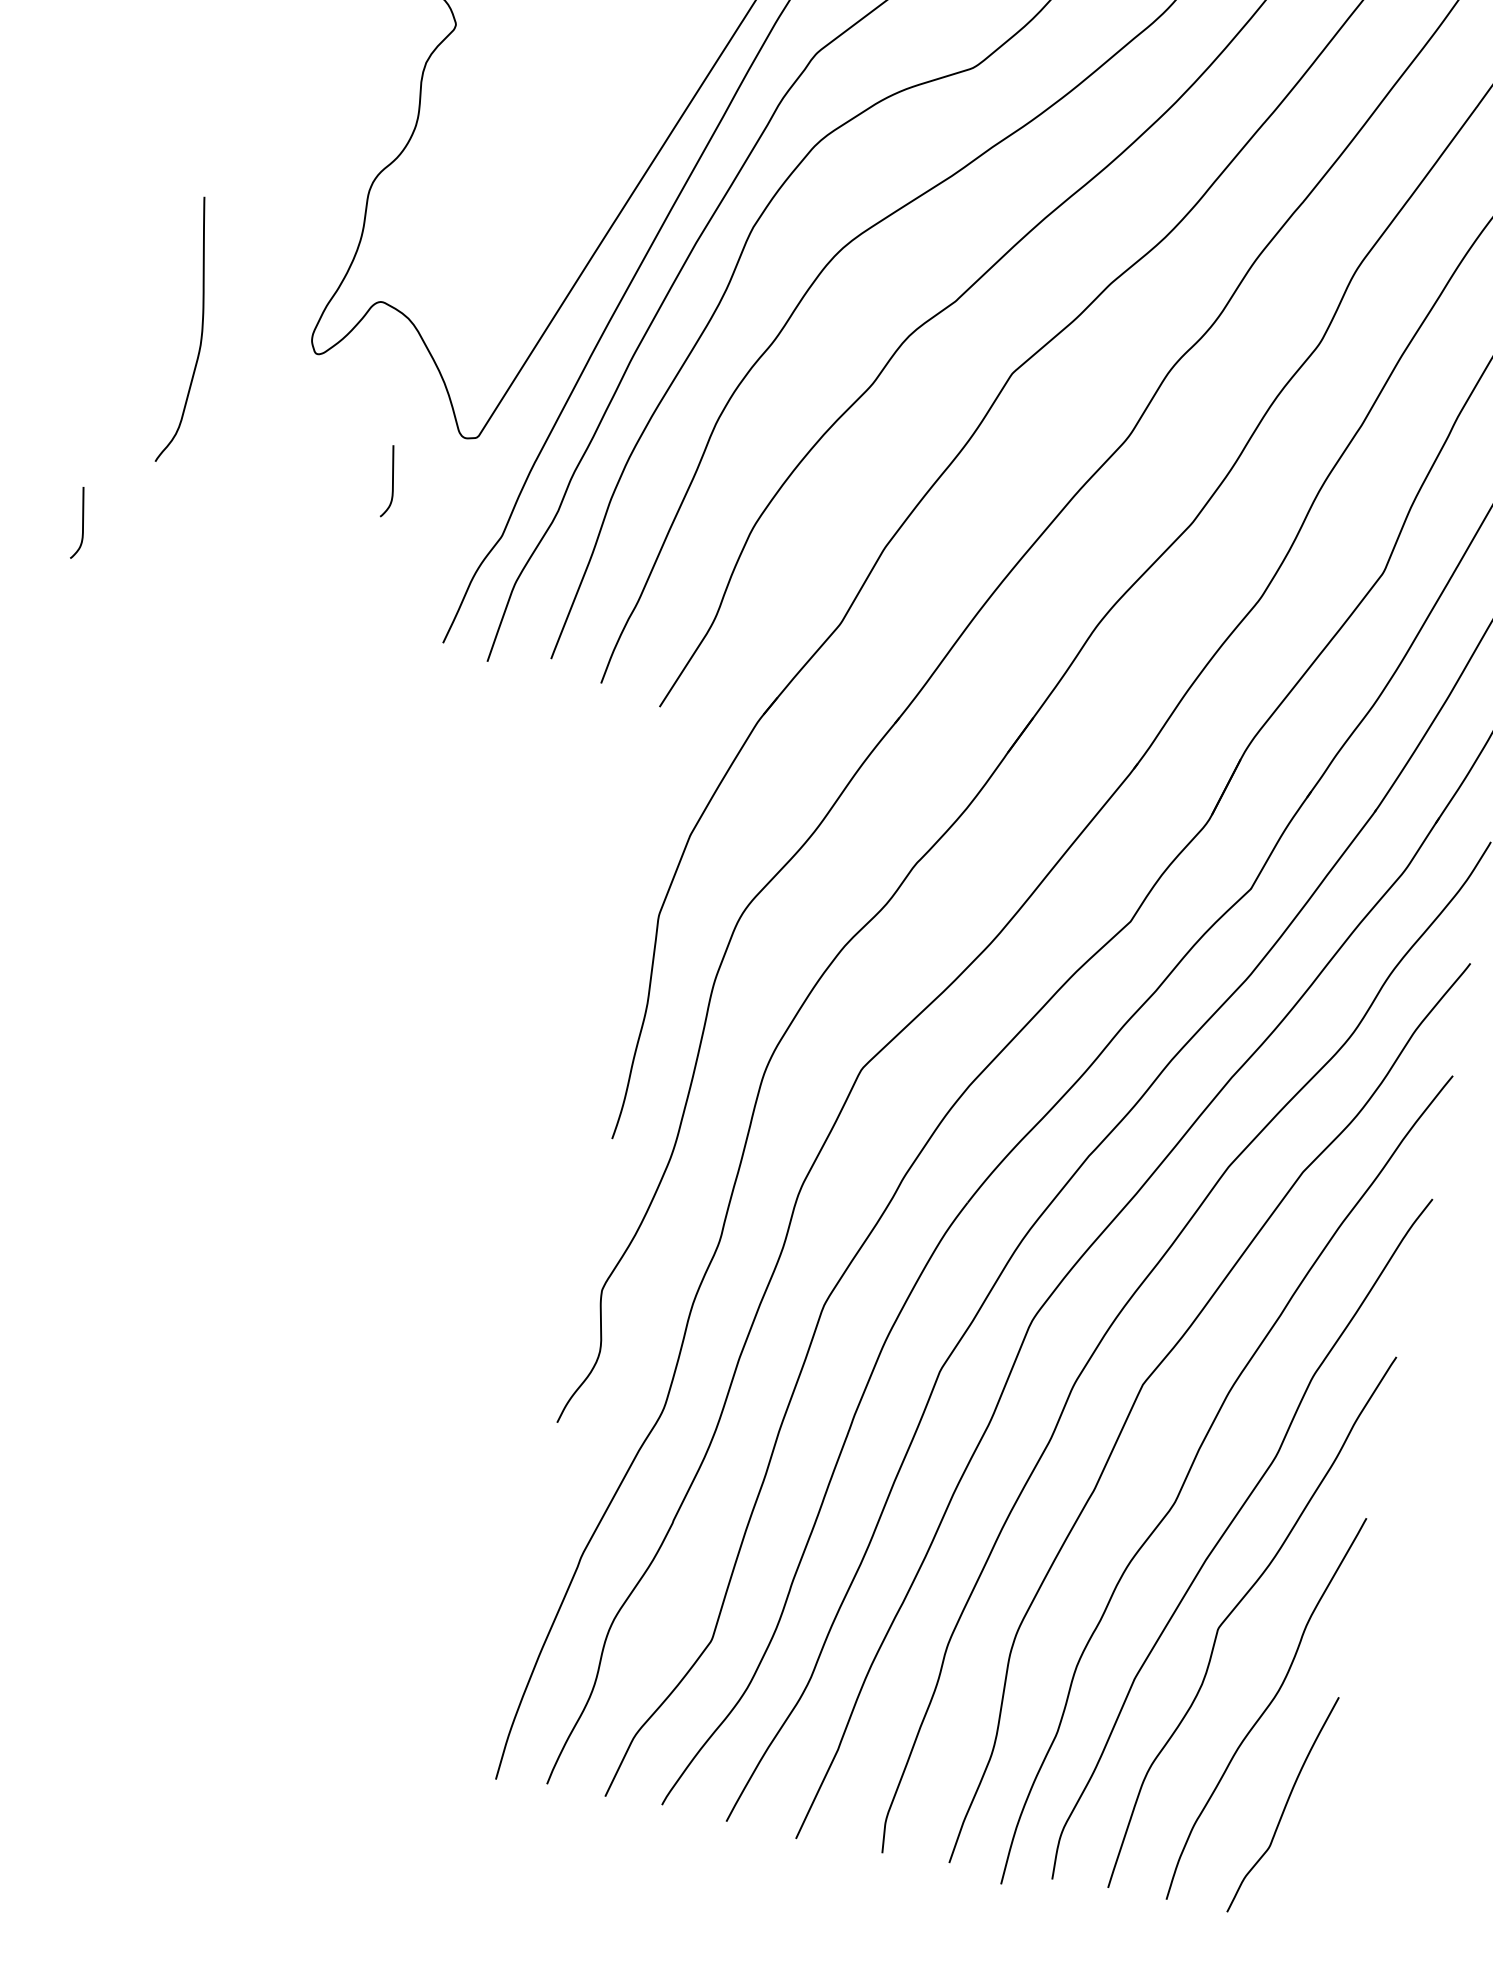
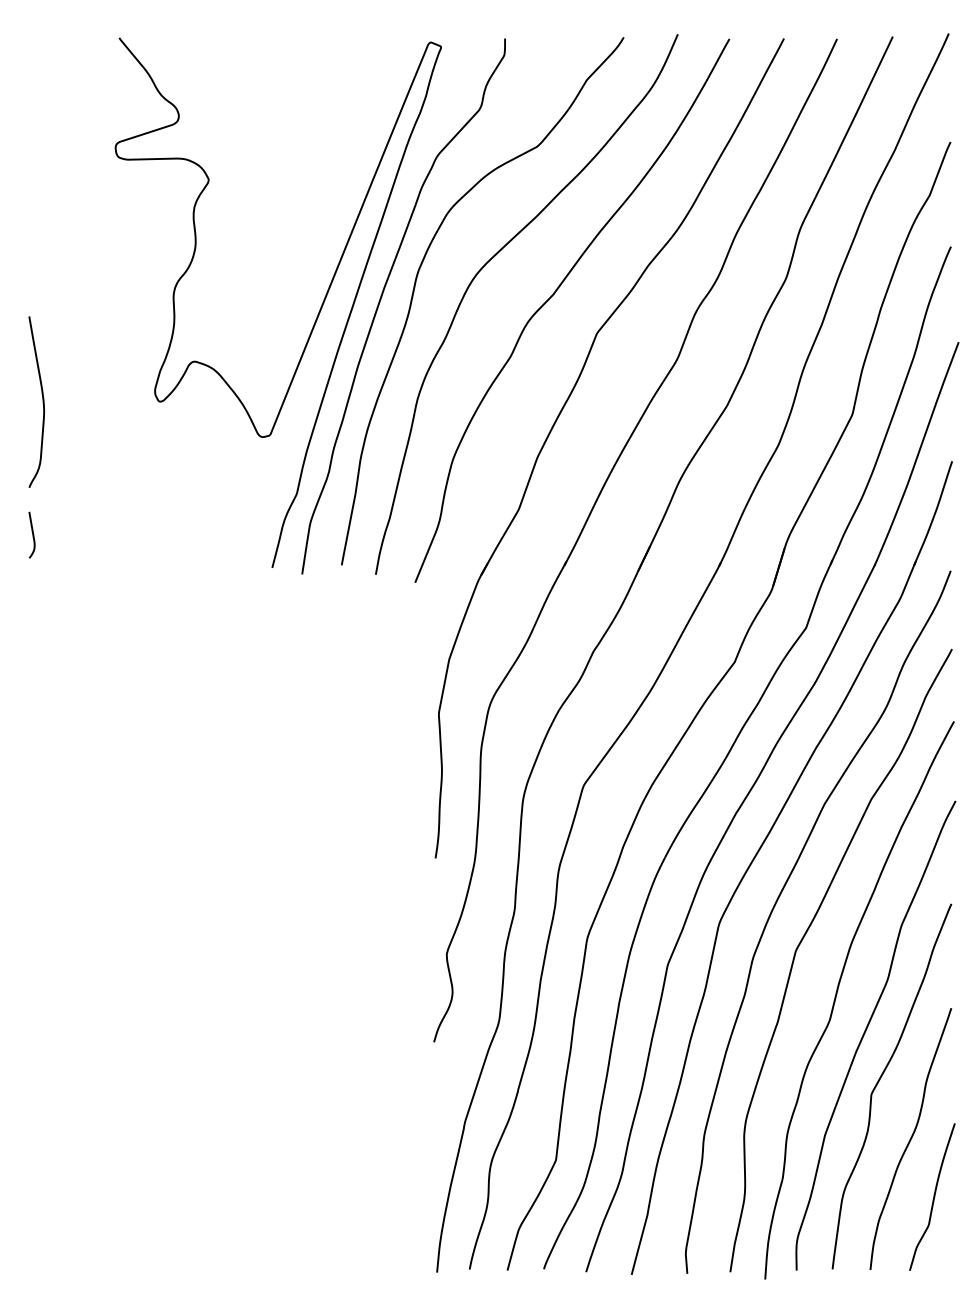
curve: (200, 332) -> (42, 401), moved
curve: (391, 481) -> (221, 472), removed

